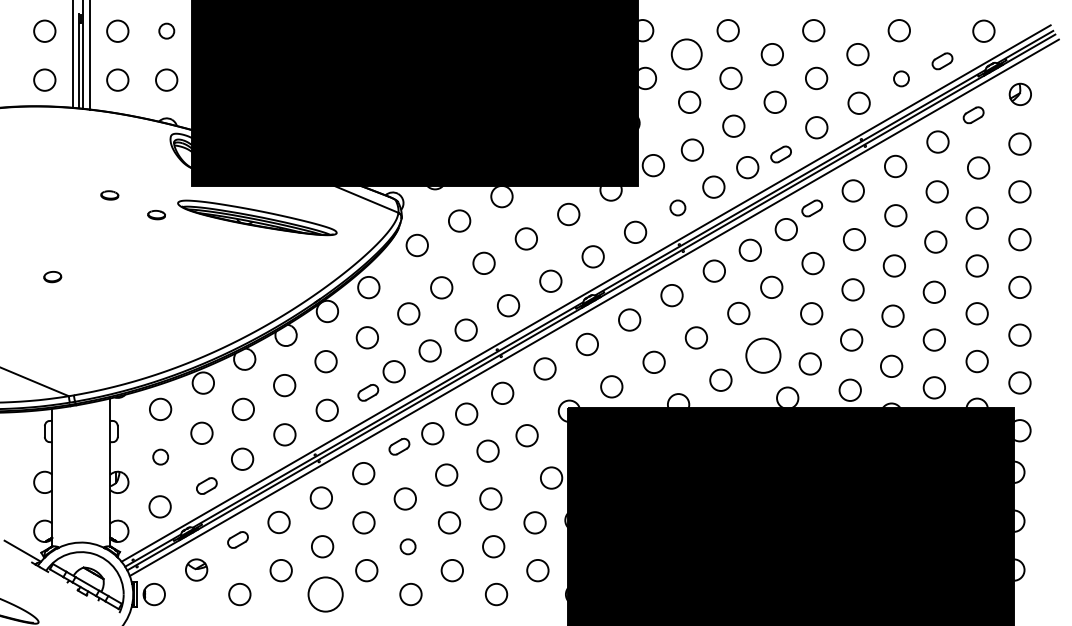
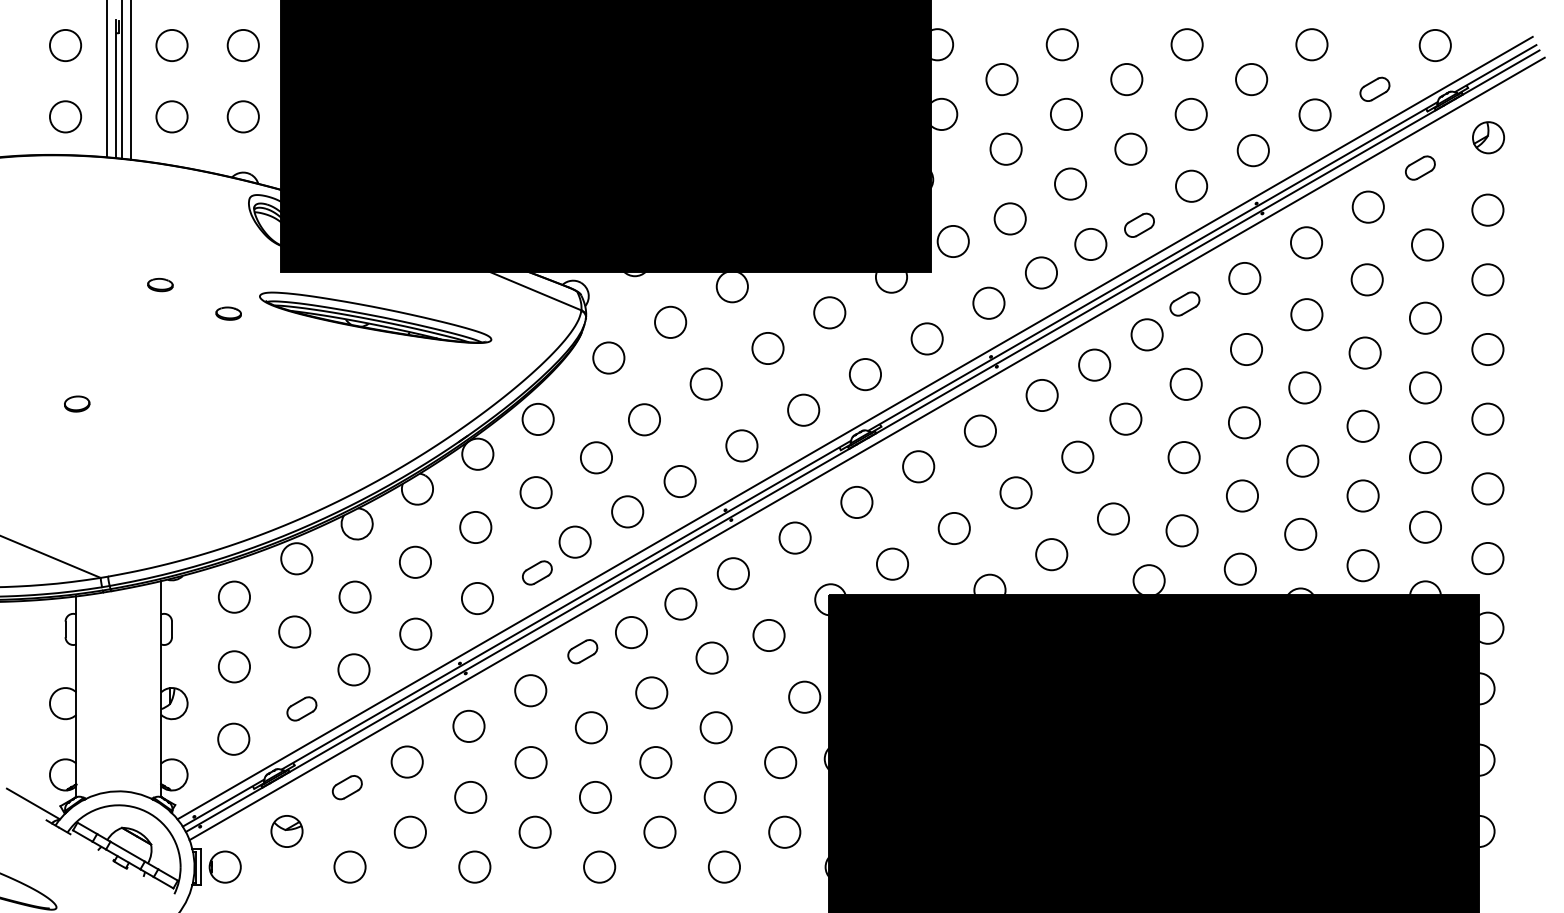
circle: (166, 30) -> (243, 44), size x1.43
circle: (686, 54) -> (1001, 79), size x0.71
circle: (901, 78) -> (1315, 114), size x1.43
circle: (677, 207) -> (988, 302), size x1.43
circle: (762, 355) -> (1112, 518), size x0.62
circle: (160, 456) -> (234, 665), size x1.43
circle: (407, 546) -> (594, 797), size x1.43
circle: (324, 594) -> (473, 867), size x0.62

